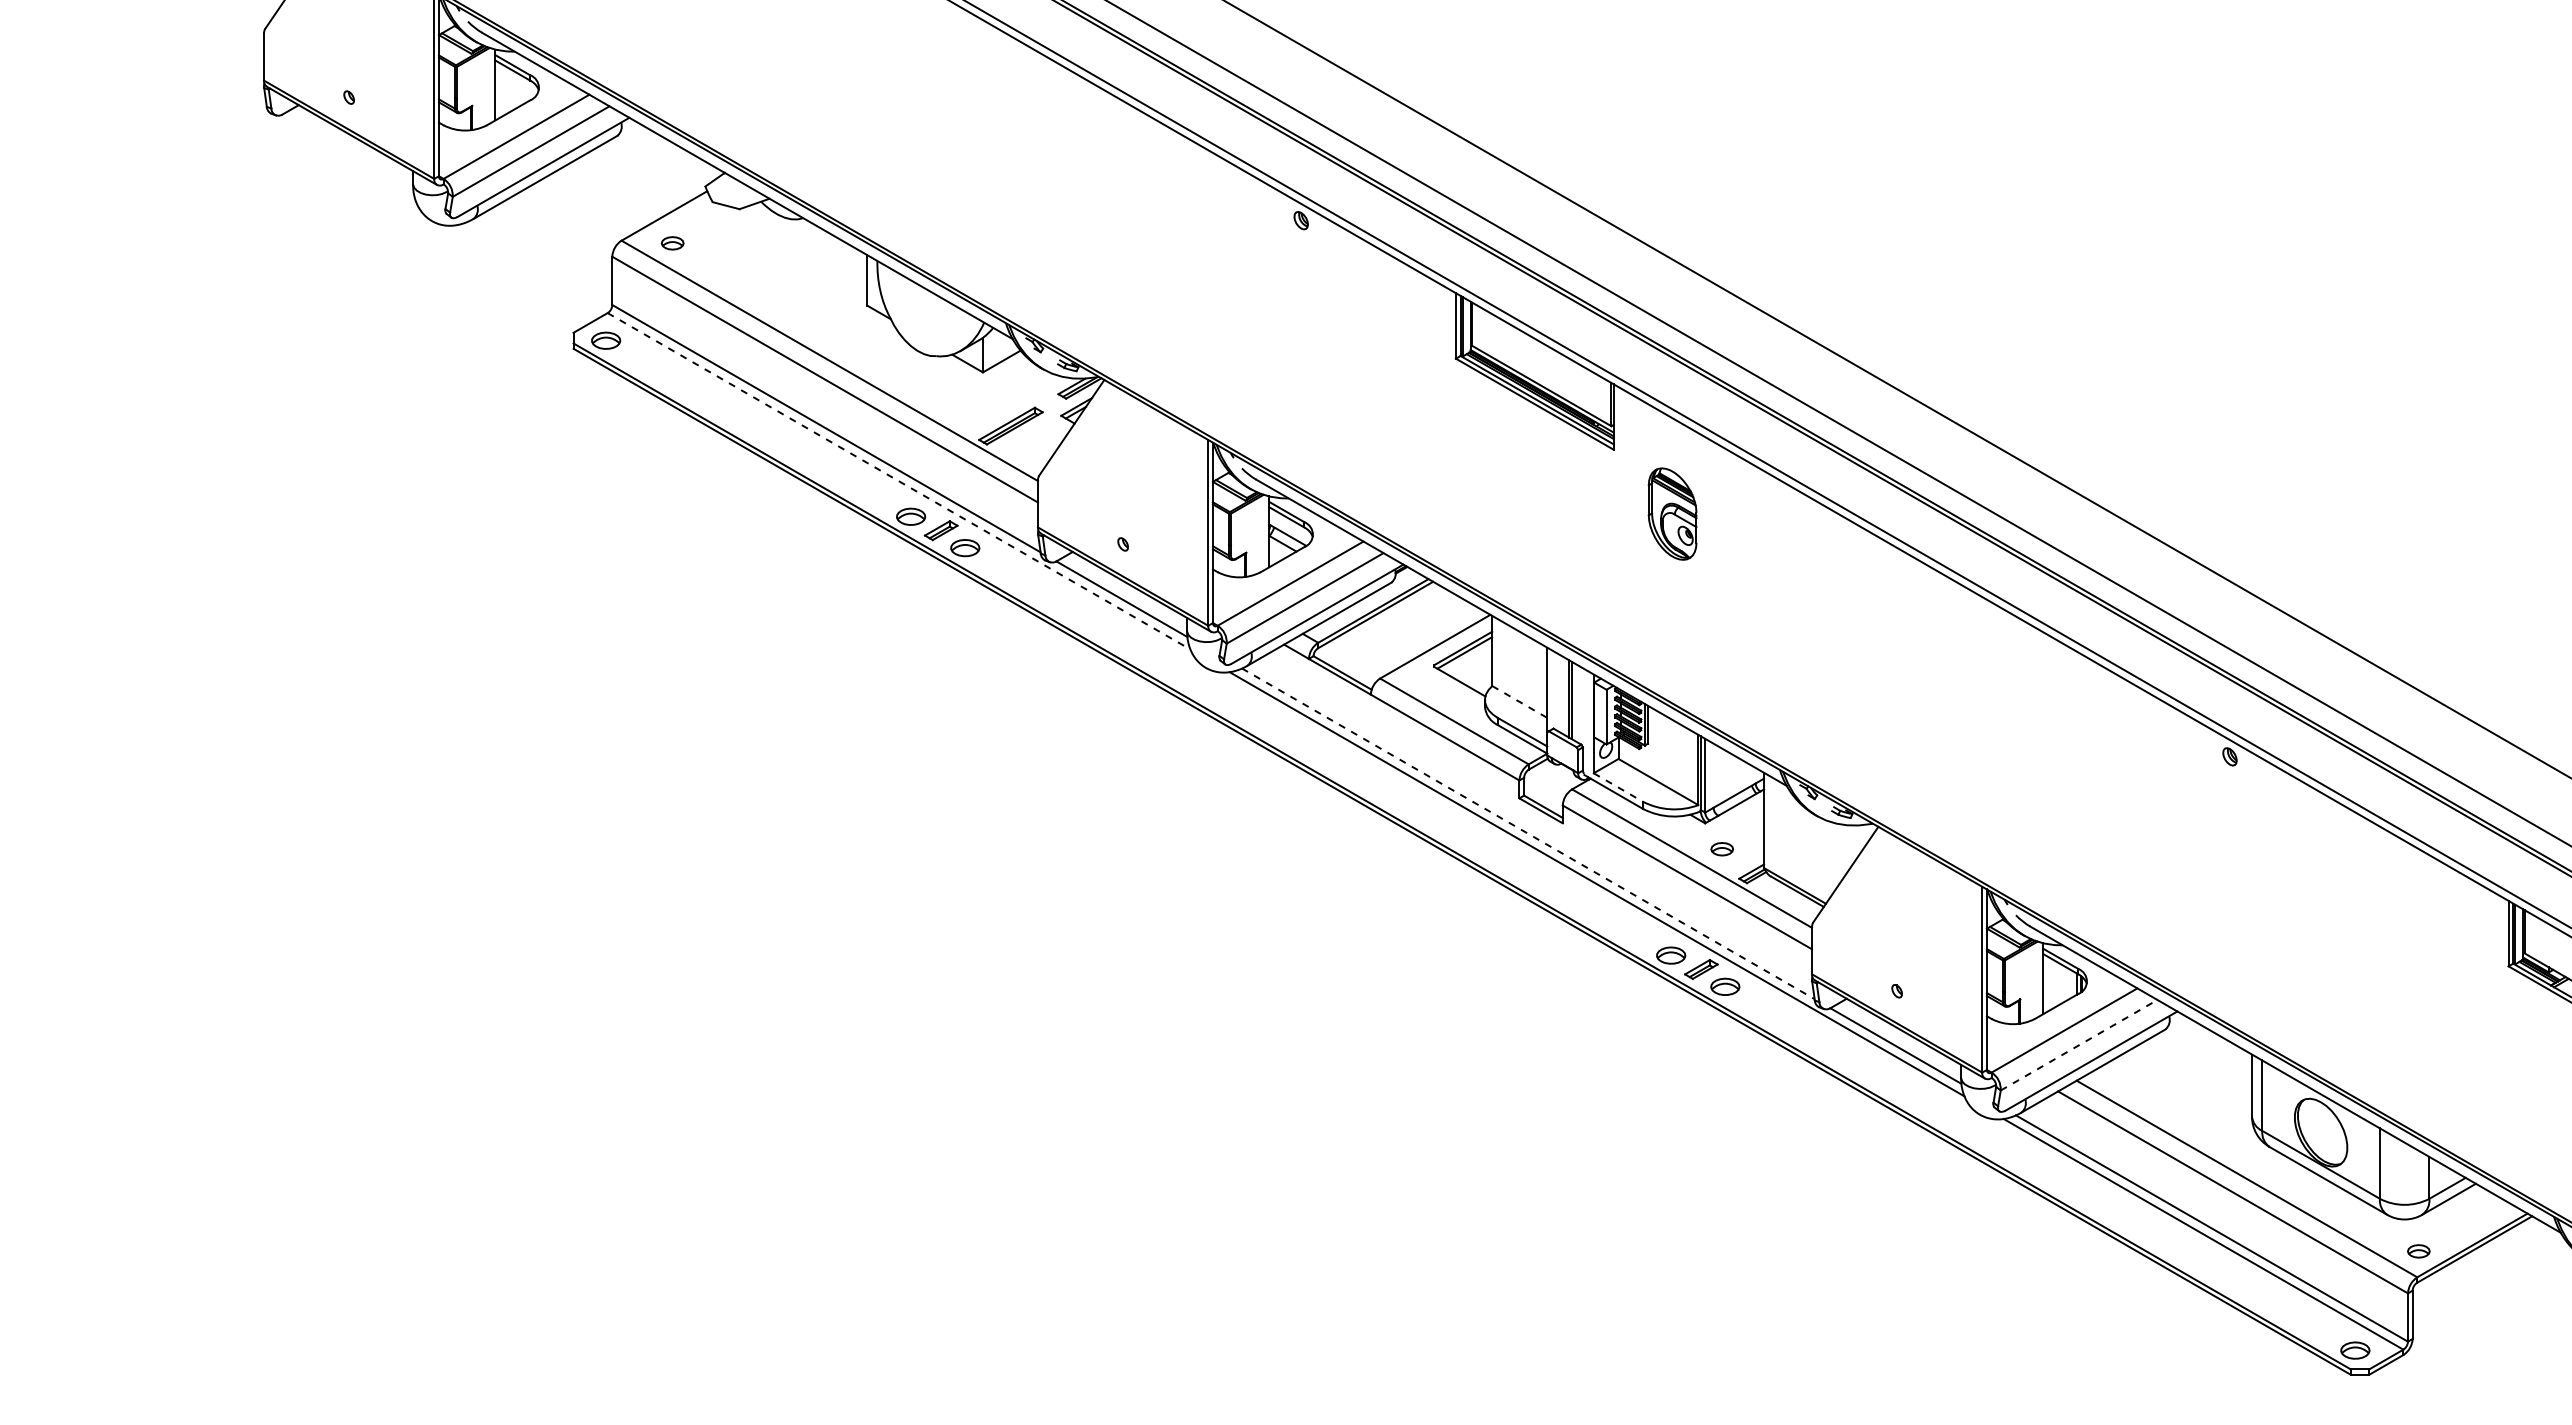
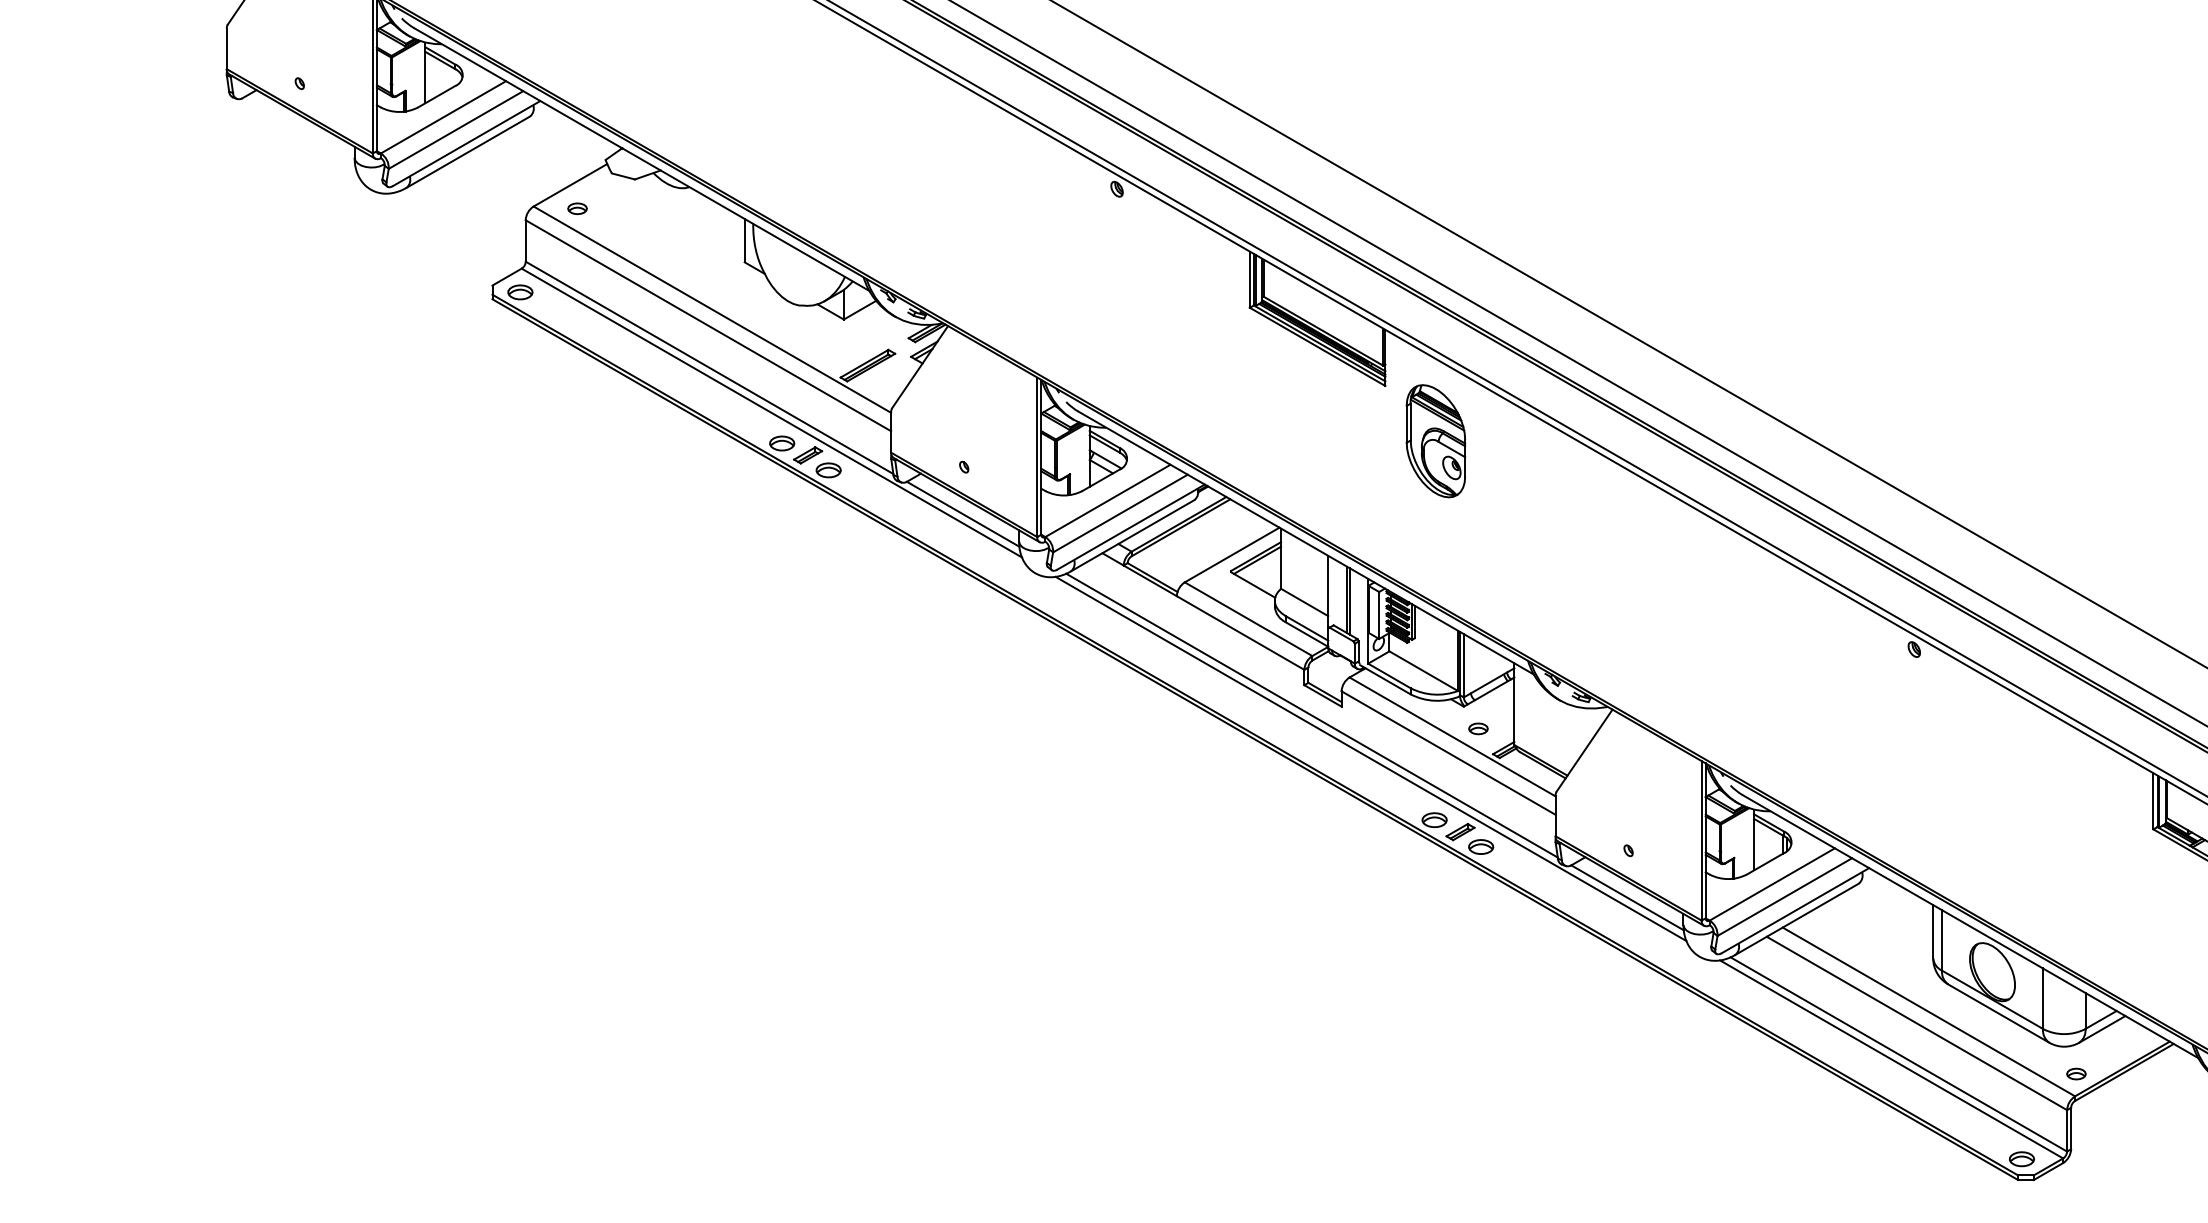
line: (899, 481) -> (772, 413), dashed -> solid
part: (1672, 513) -> (1435, 440), size x1.43
line: (1519, 701) -> (1304, 602), dashed -> solid
line: (1618, 787) -> (1389, 675), dashed -> solid
line: (1528, 833) -> (1312, 715), dashed -> solid
line: (2079, 1044) -> (1785, 896), dashed -> solid

